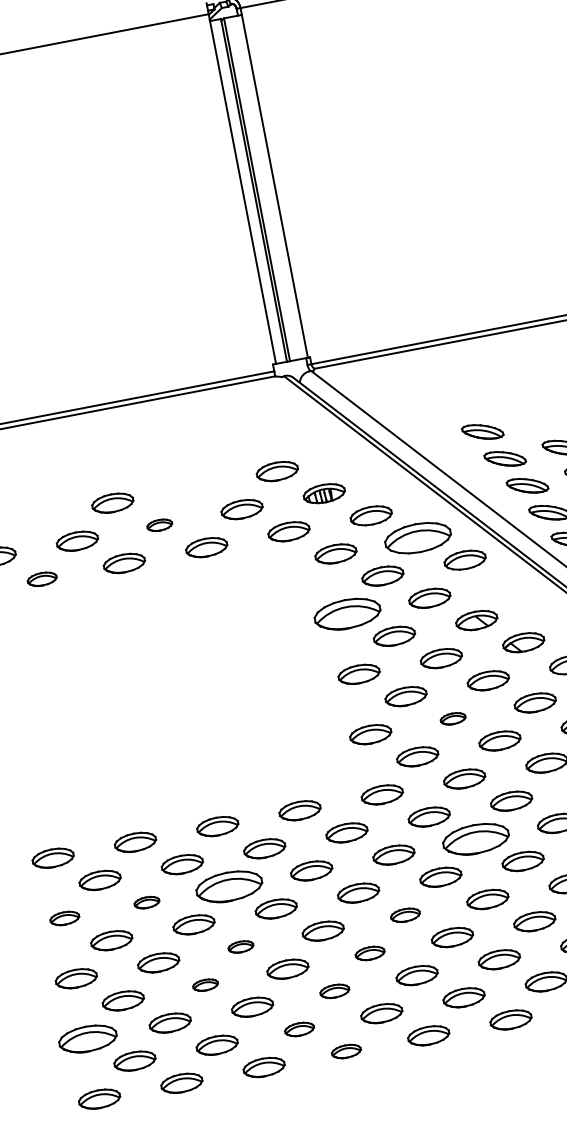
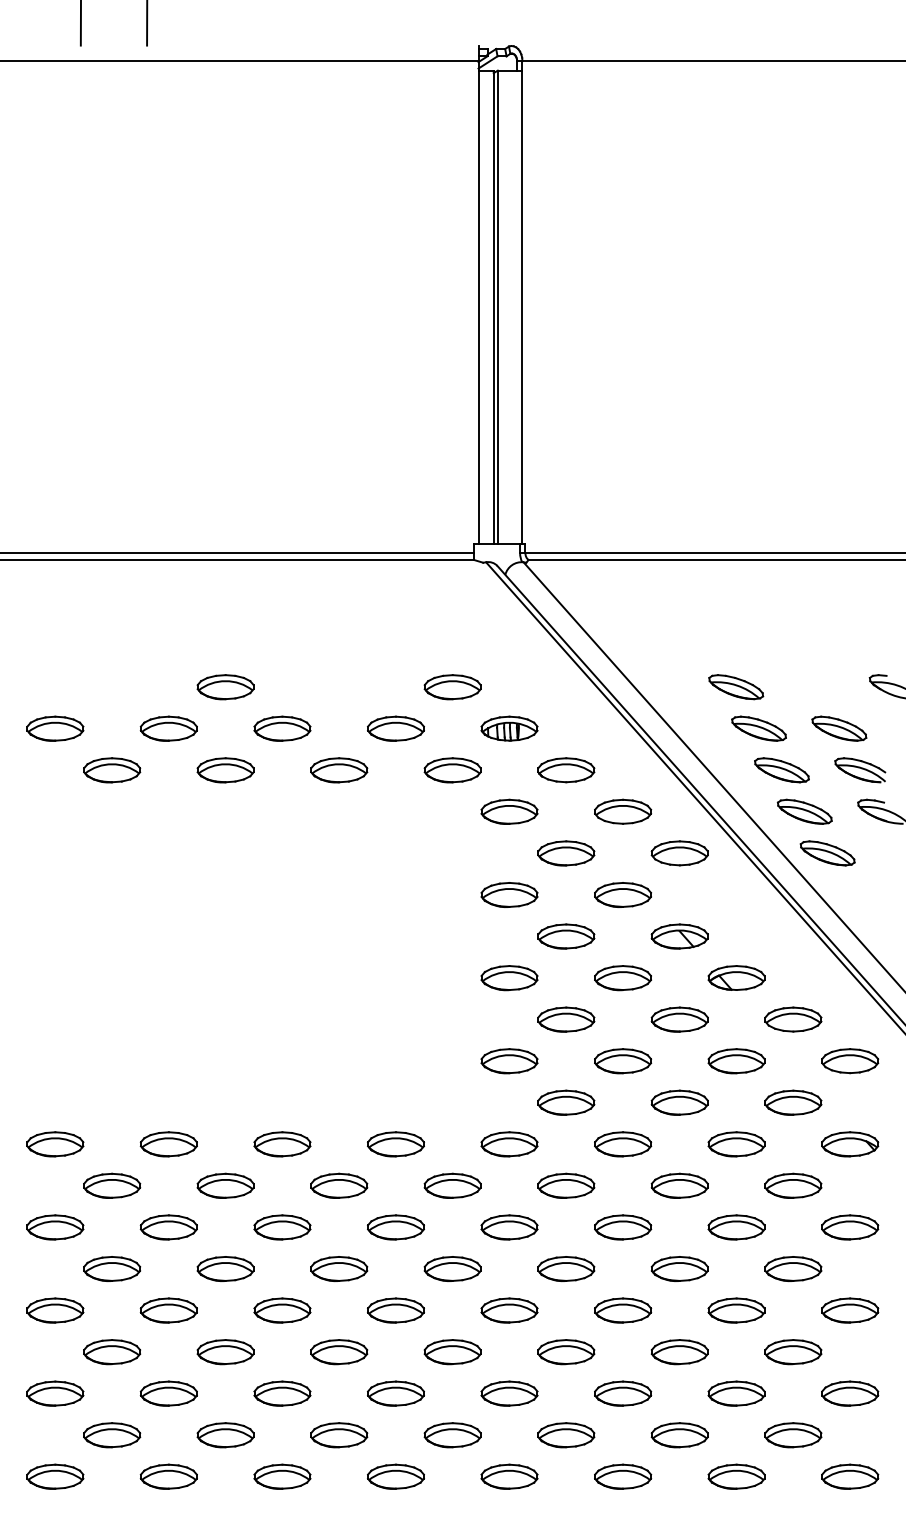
part: (159, 525) -> (282, 728), size x1.67
part: (418, 537) -> (623, 811), size x0.62
part: (42, 579) -> (112, 770), size x1.43
part: (347, 613) -> (509, 894), size x0.62
part: (453, 718) -> (623, 1061), size x1.67
part: (476, 839) -> (623, 1227), size x0.62
part: (229, 886) -> (282, 1227), size x0.62
part: (146, 902) -> (168, 1227), size x1.67
part: (405, 915) -> (509, 1310), size x1.43
part: (64, 918) -> (55, 1227), size x1.43
part: (241, 946) -> (282, 1310), size x1.67
part: (370, 953) -> (452, 1352), size x1.43
part: (205, 985) -> (225, 1352), size x1.67
part: (334, 991) -> (395, 1393), size x1.43
part: (299, 1029) -> (339, 1435), size x1.43
part: (88, 1038) -> (55, 1393), size x0.71
part: (346, 1051) -> (395, 1476), size x1.43

